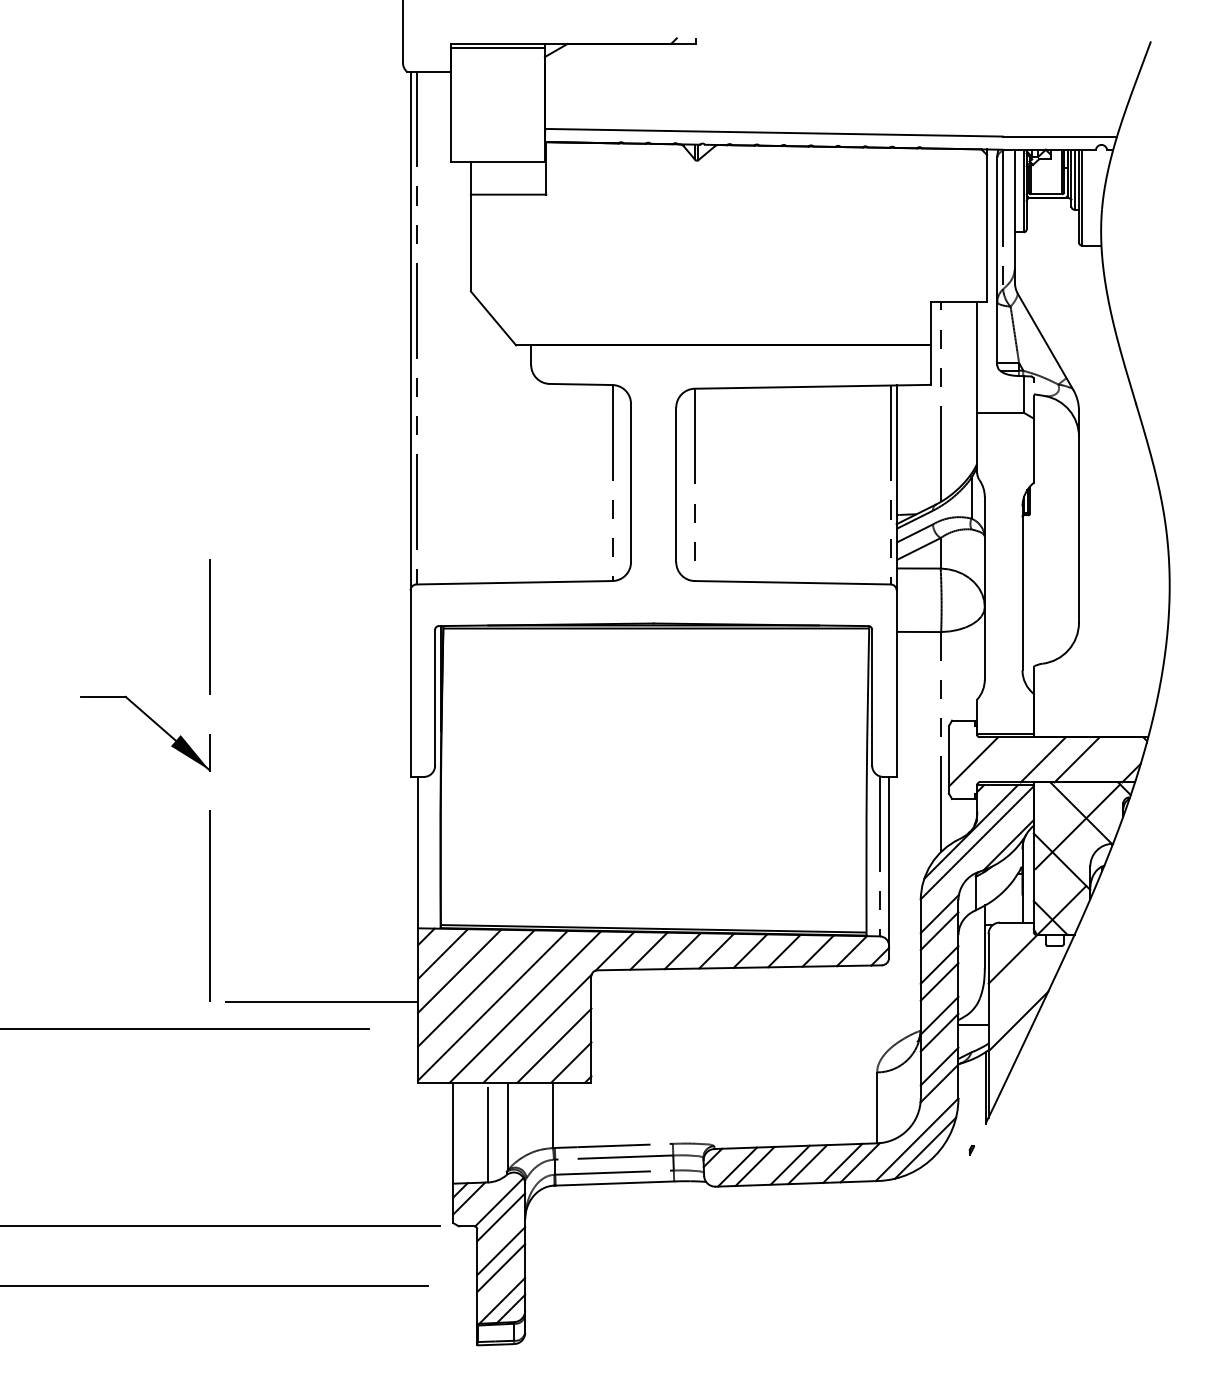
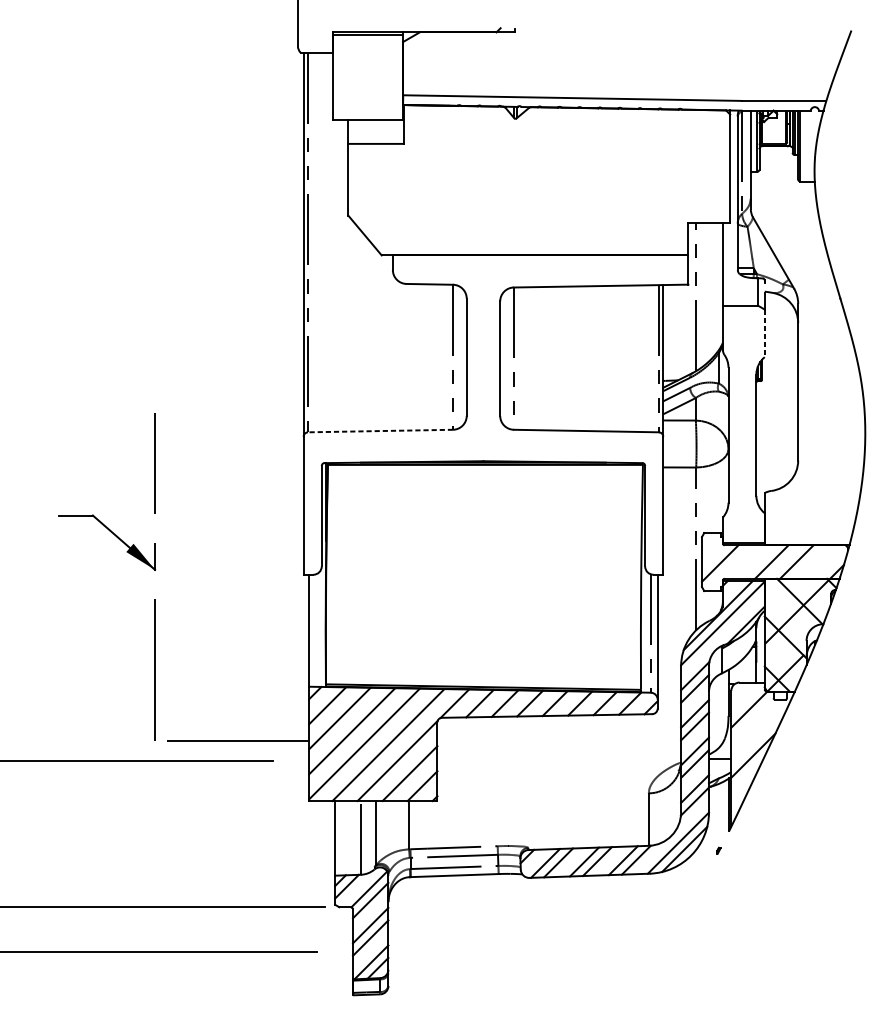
line: (1033, 451) -> (764, 333), solid -> dashed
line: (514, 582) -> (380, 430), solid -> dashed

